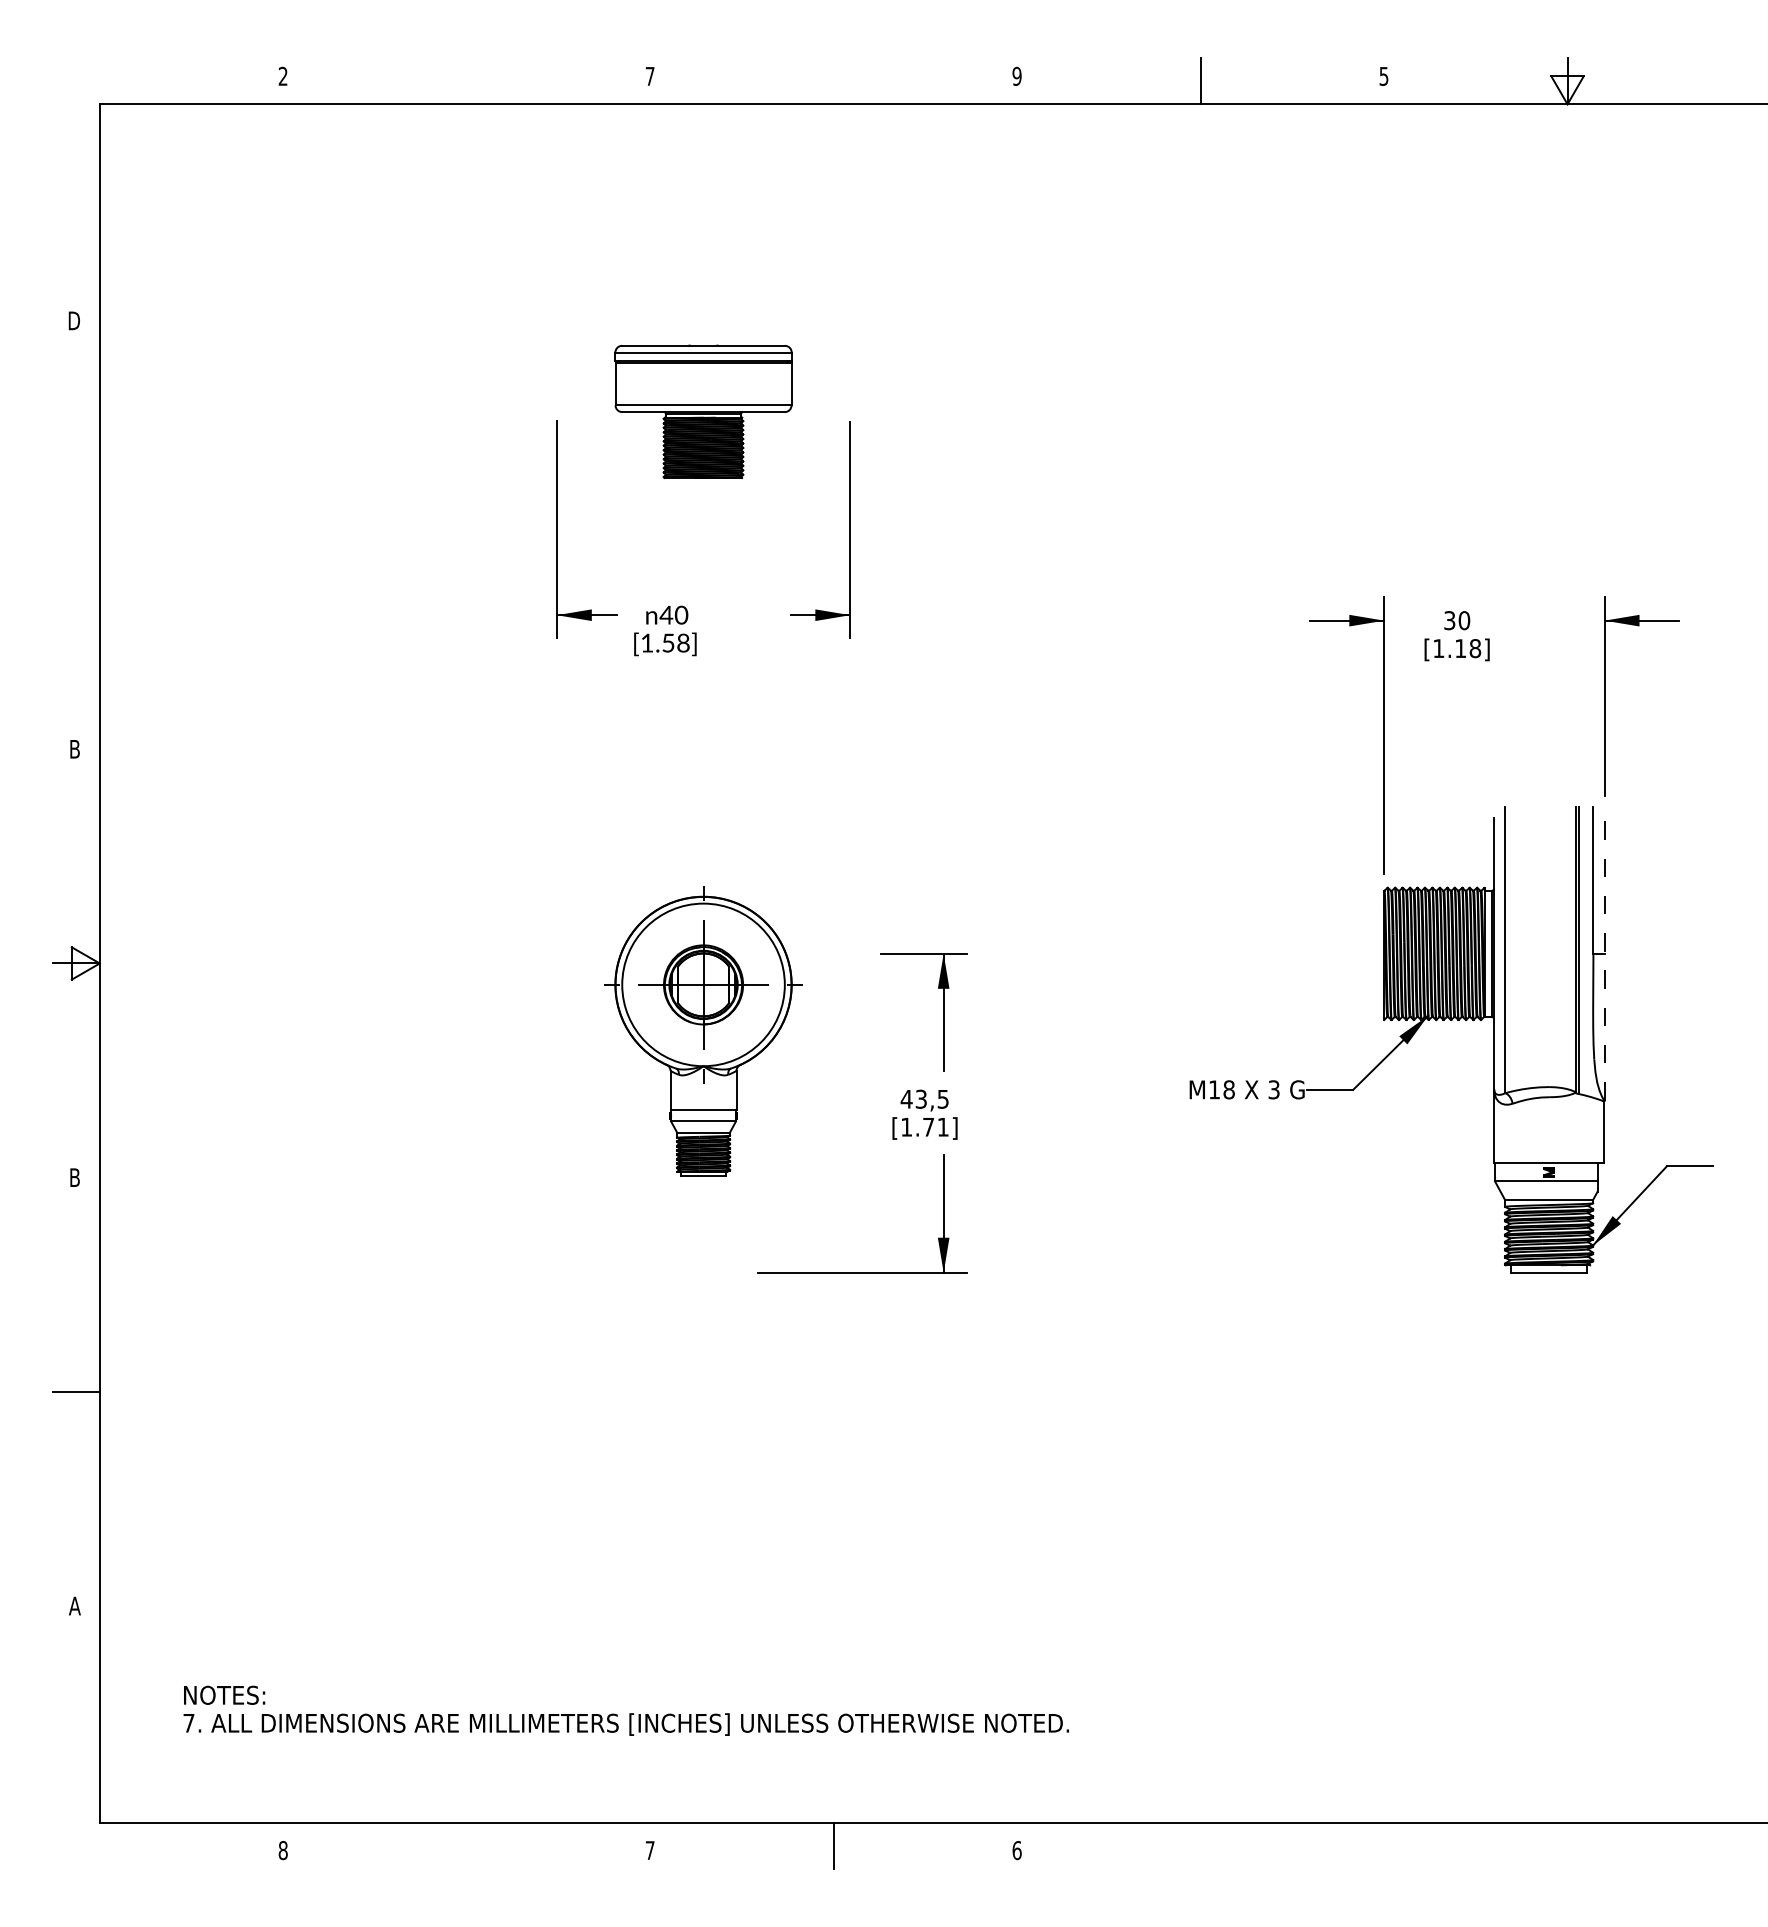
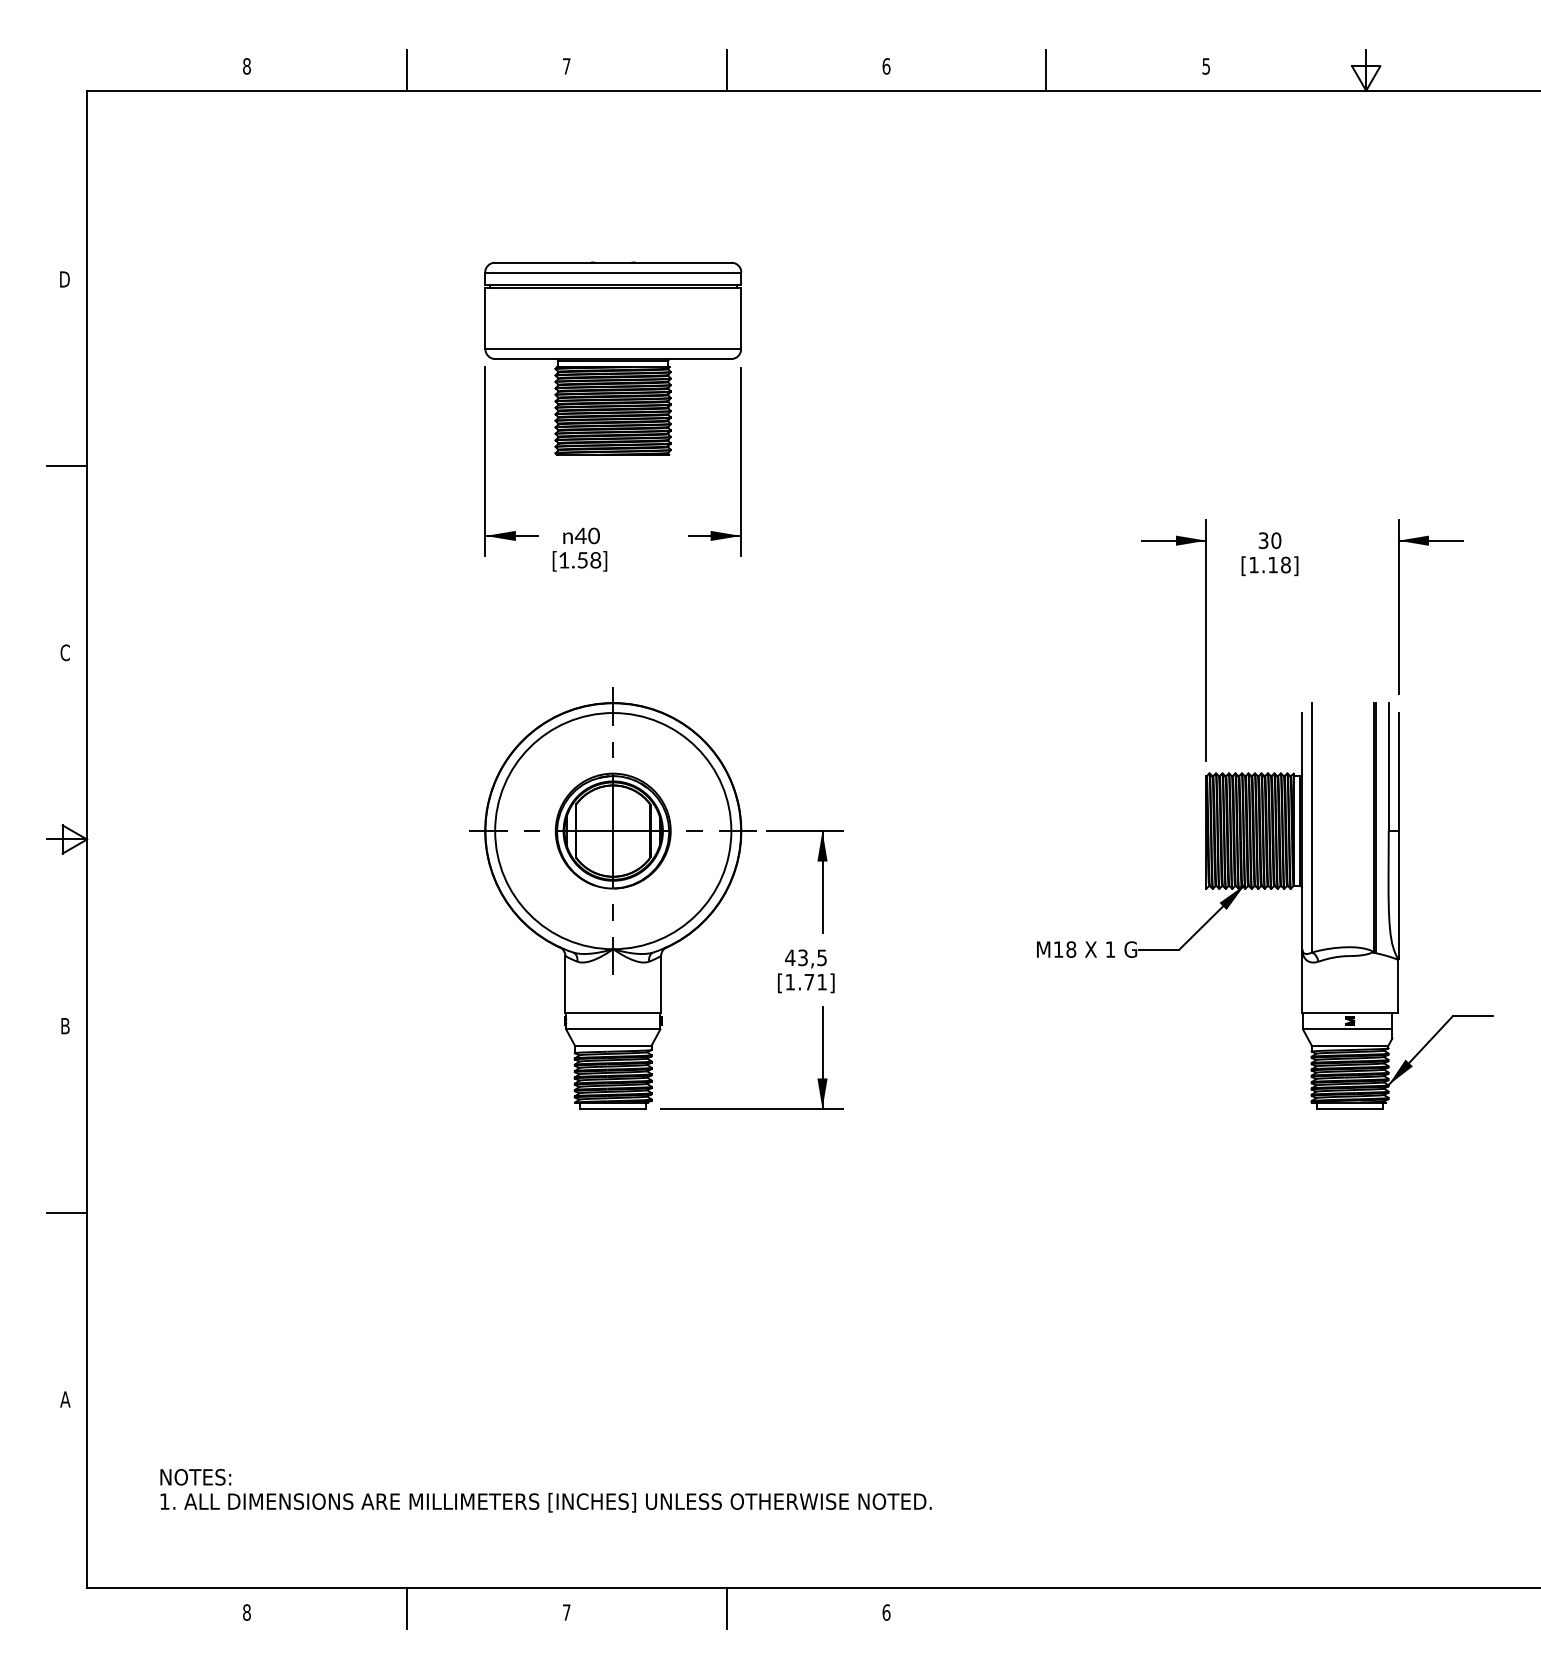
text: (1016, 75) -> (885, 65), 9 -> 6
text: (282, 76) -> (246, 66), 2 -> 8
line: (466, 80) -> (406, 69), added
line: (833, 80) -> (726, 69), added
part: (703, 411) -> (613, 358), size x1.67
line: (76, 535) -> (66, 466), added
text: (74, 748) -> (65, 652), B -> C
line: (1604, 958) -> (1398, 835), dashed -> solid
part: (703, 1031) -> (613, 898), size x1.67
text: (1273, 1089) -> (1109, 949), 3 -> 1
text: (188, 1723) -> (164, 1501), 7. -> 1.
line: (466, 1845) -> (406, 1608), added

